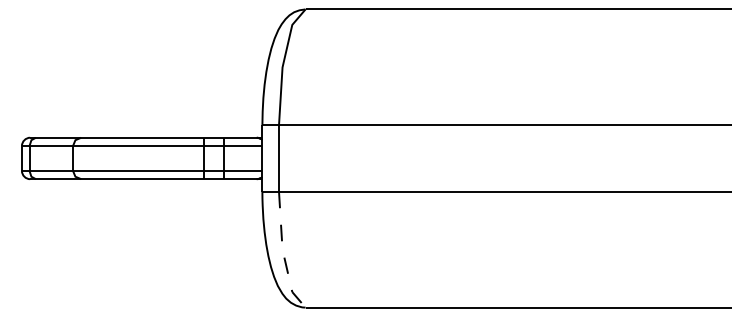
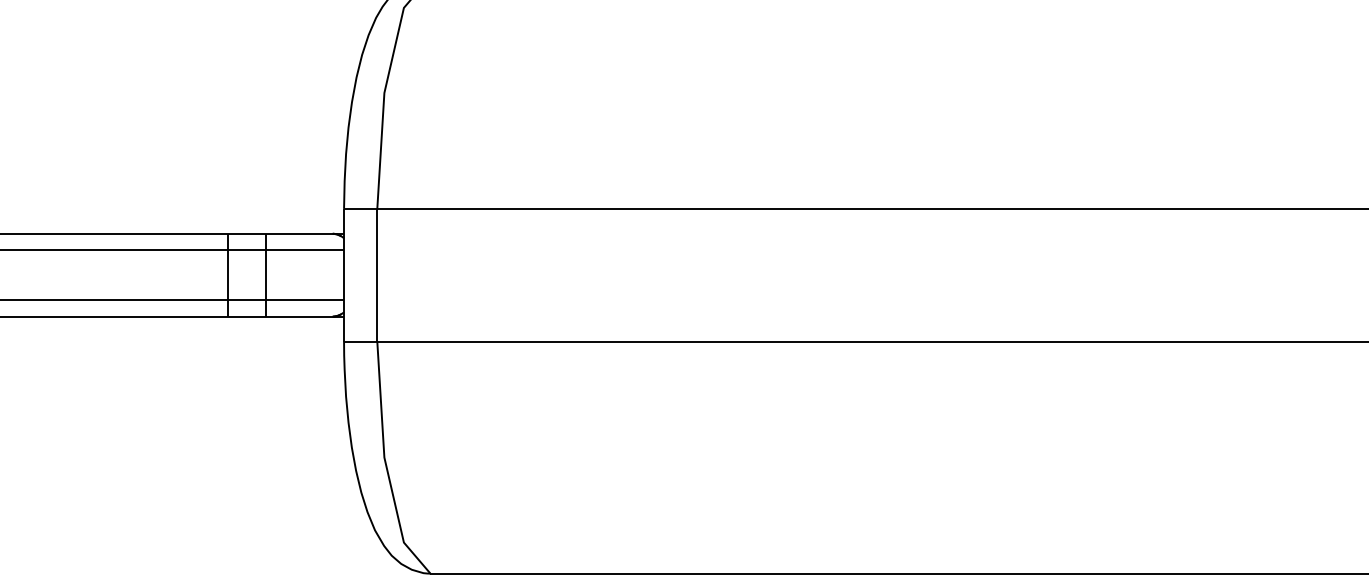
line: (283, 252) -> (386, 463), dashed -> solid

